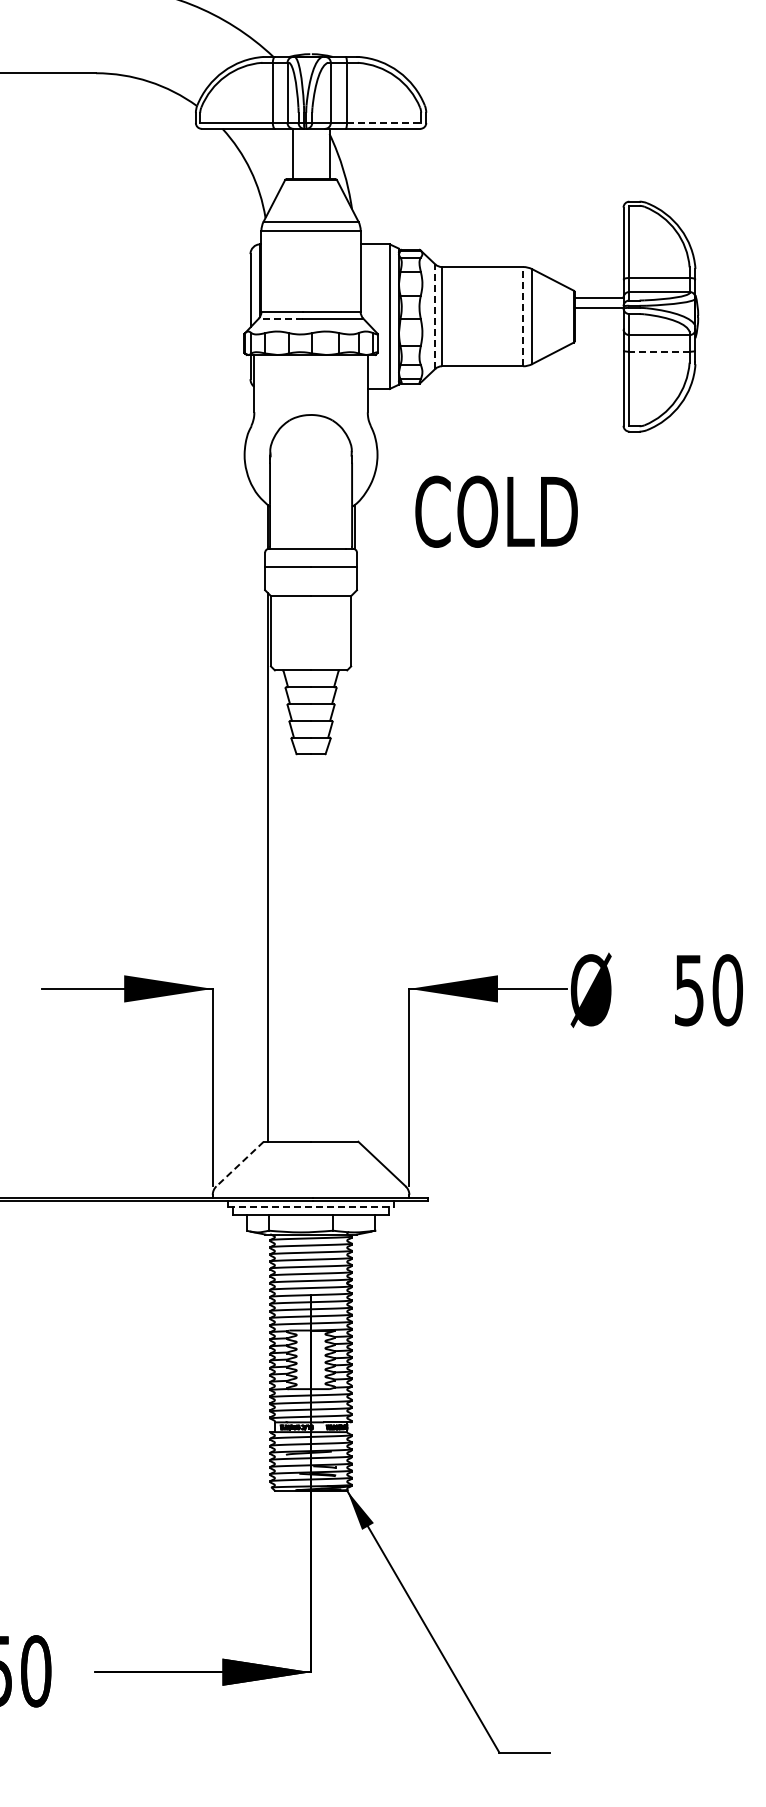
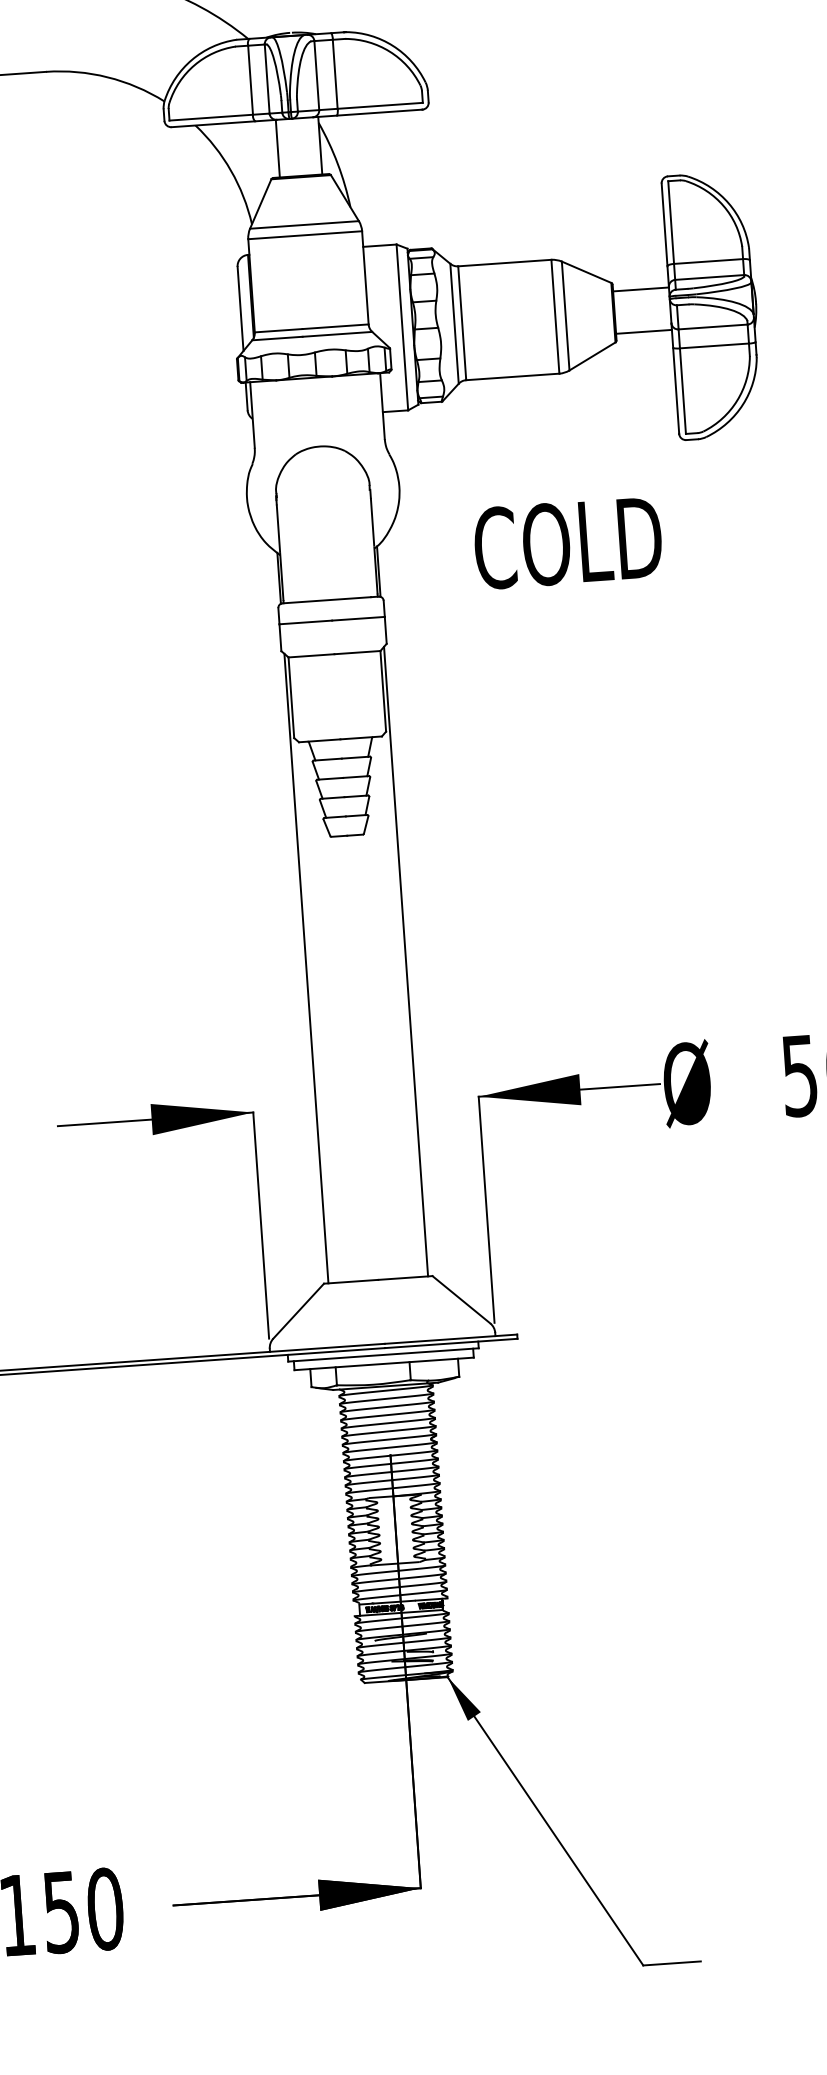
line: (384, 123) -> (380, 106), dashed -> solid
line: (598, 308) -> (643, 332), moved
line: (435, 316) -> (454, 323), dashed -> solid
line: (523, 316) -> (555, 316), dashed -> solid
line: (280, 318) -> (277, 338), dashed -> solid
line: (659, 351) -> (714, 345), dashed -> solid
text: (496, 511) -> (568, 542), moved
line: (354, 866) -> (405, 960), added
line: (240, 1164) -> (299, 1311), dashed -> solid
line: (311, 1207) -> (384, 1355), dashed -> solid

